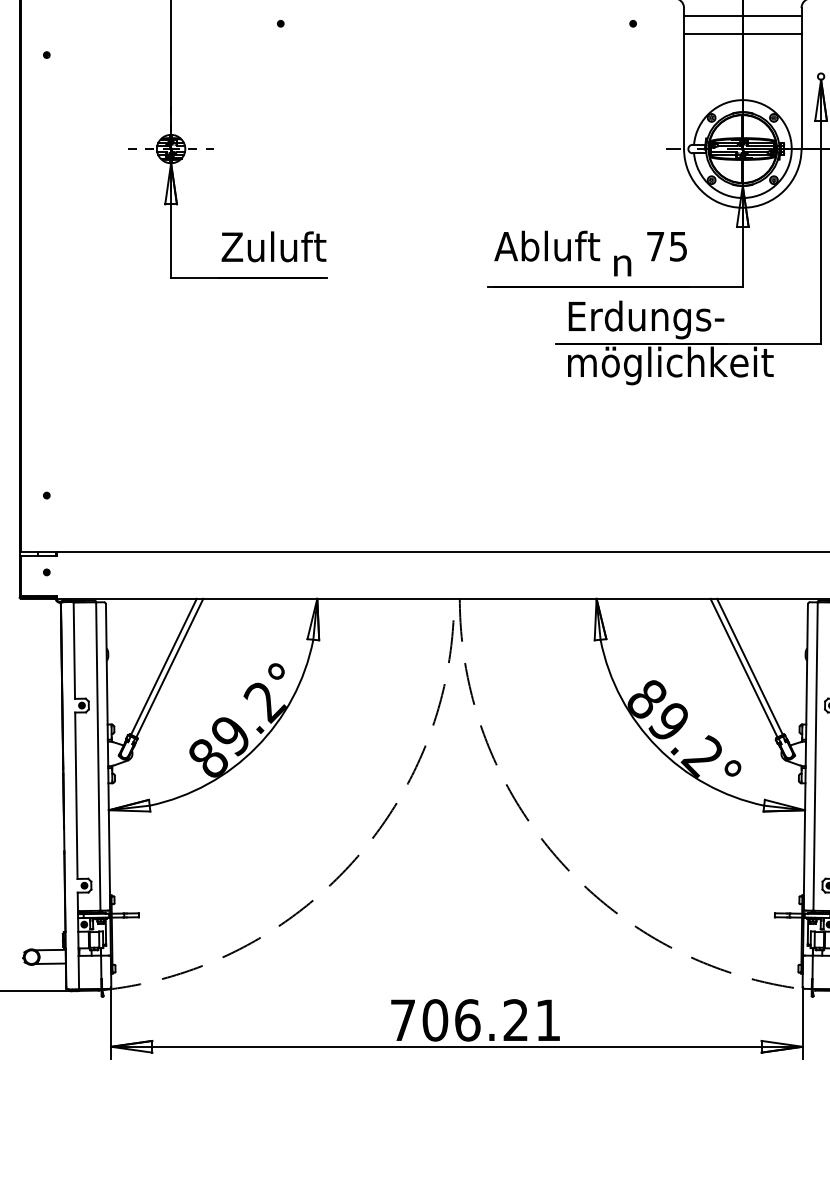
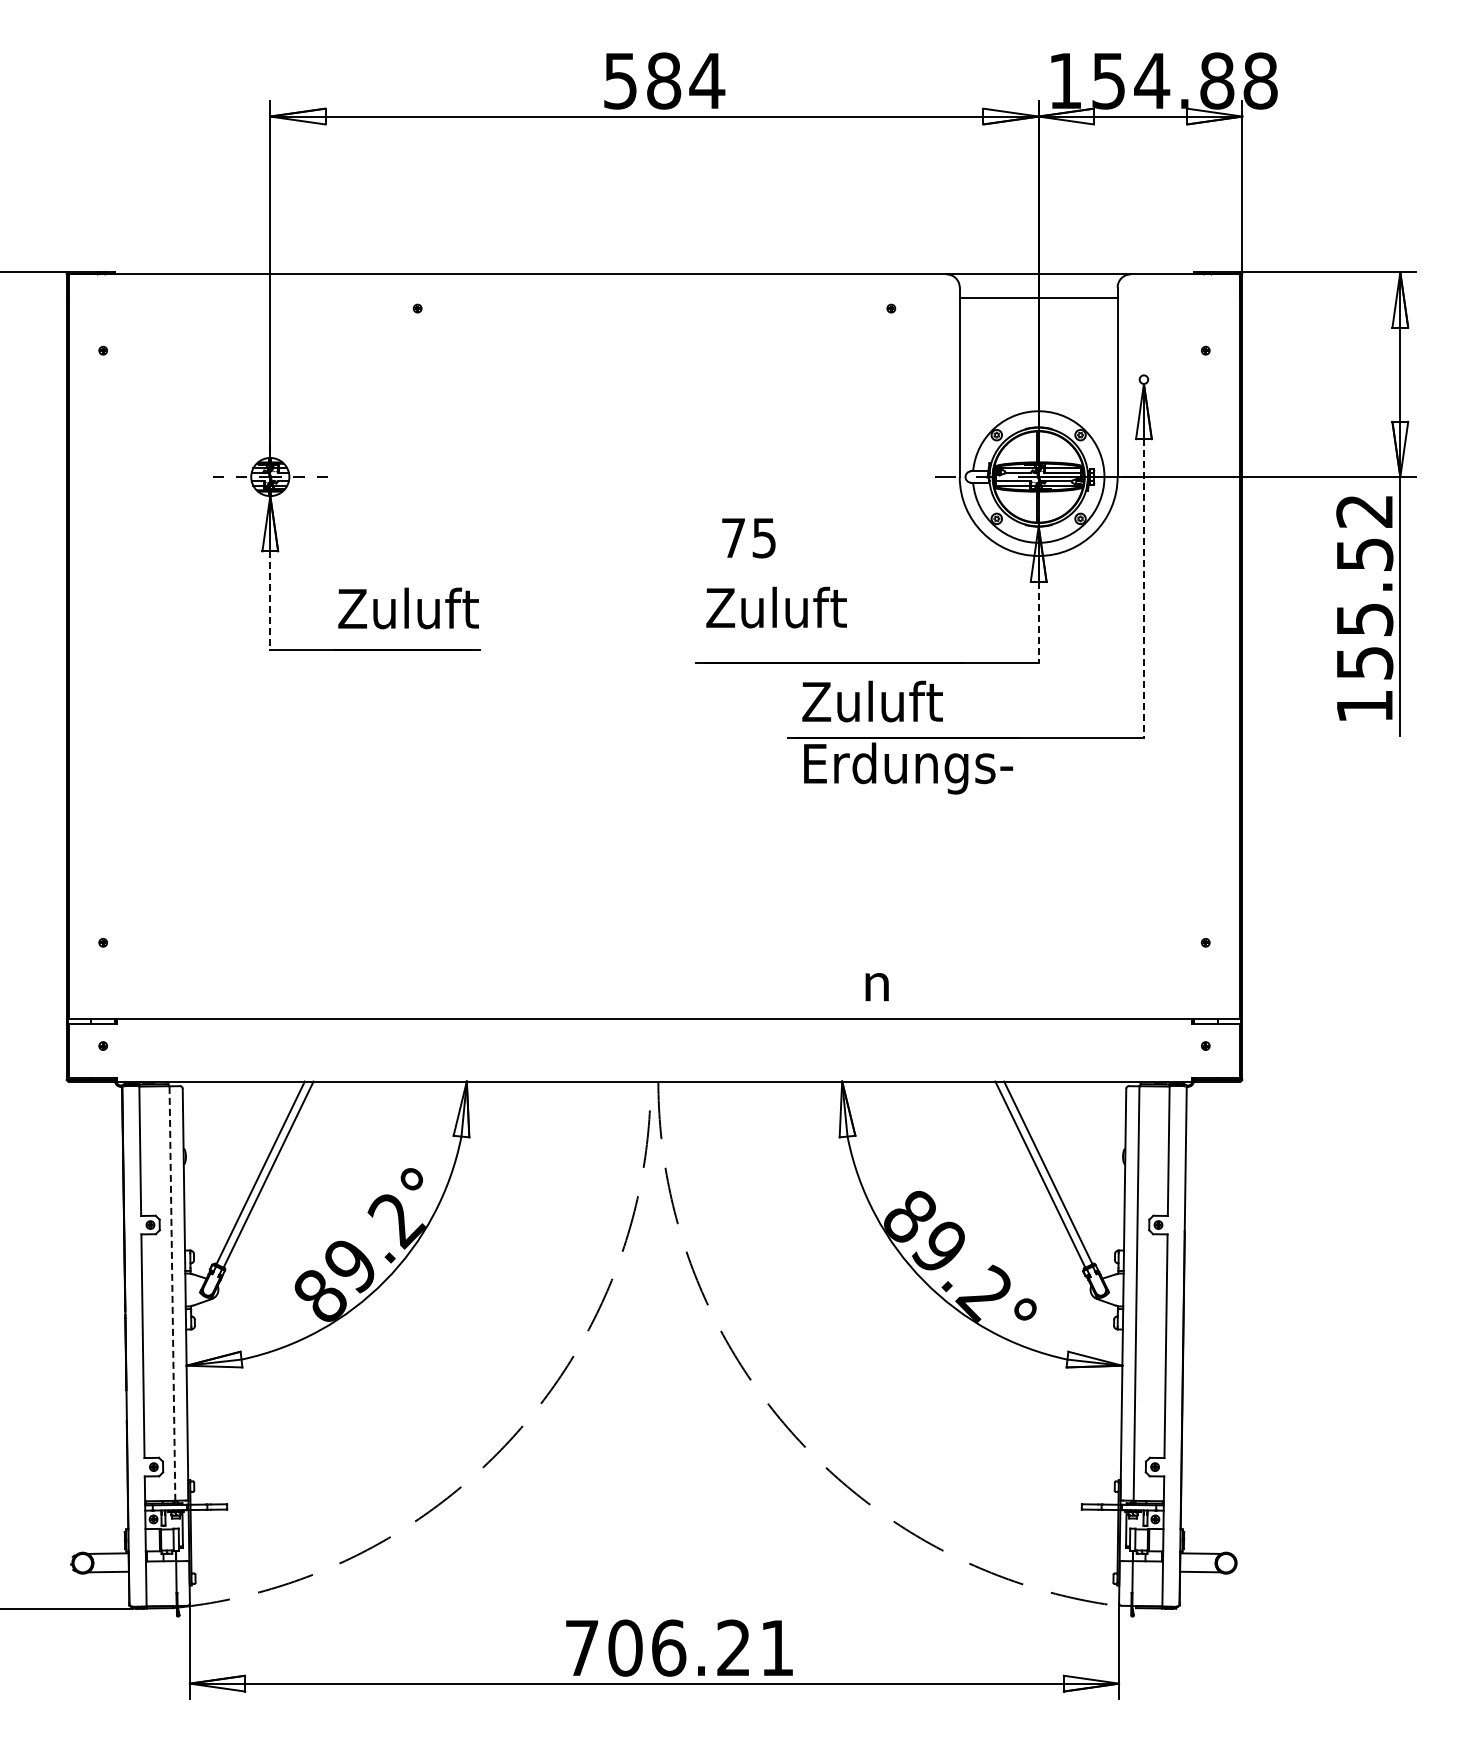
line: (742, 33) -> (1038, 321), removed
line: (820, 232) -> (1143, 588), solid -> dashed
line: (171, 241) -> (270, 601), solid -> dashed
text: (516, 246) -> (734, 607), Abluft -> Zuluft
text: (666, 246) -> (748, 538), moved
line: (742, 257) -> (1038, 622), solid -> dashed
text: (622, 266) -> (876, 987), moved
text: (645, 319) -> (907, 706), Erdungs- -> Zuluft
text: (670, 365) -> (941, 768), möglichkeit -> Erdungs-
line: (98, 756) -> (172, 1293), solid -> dashed

